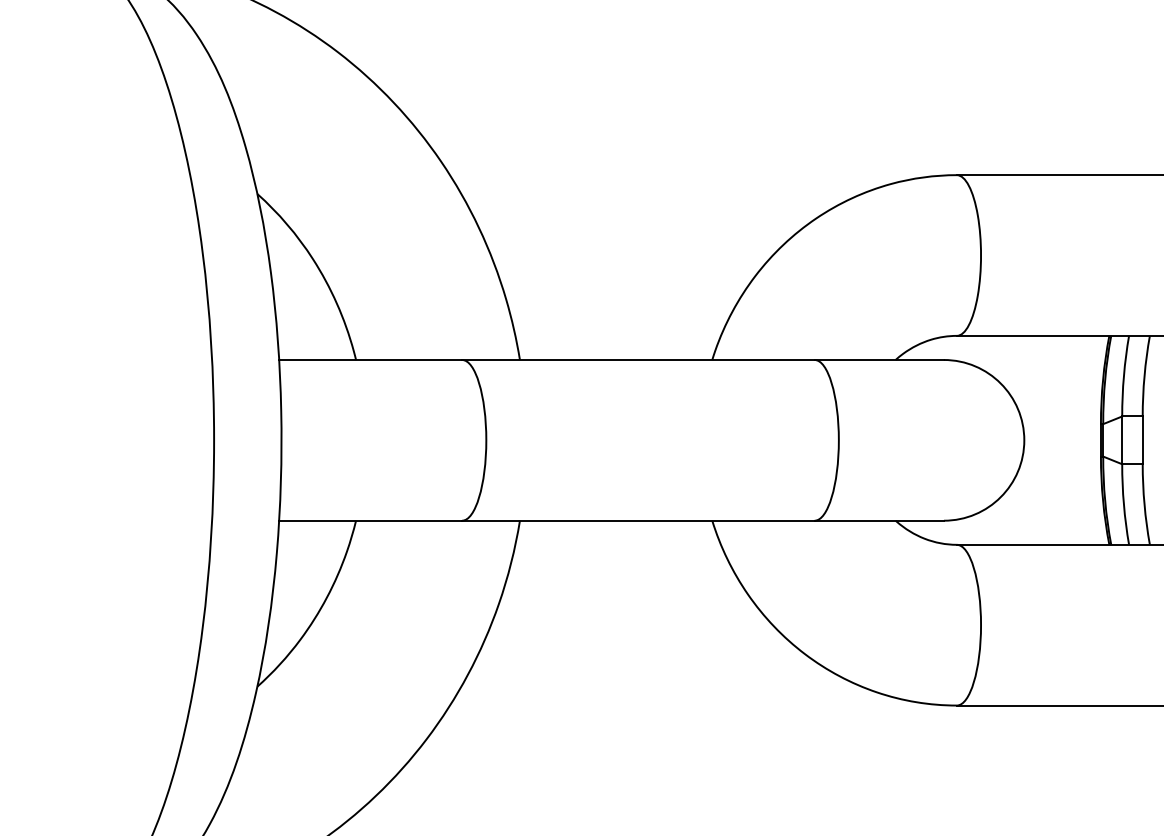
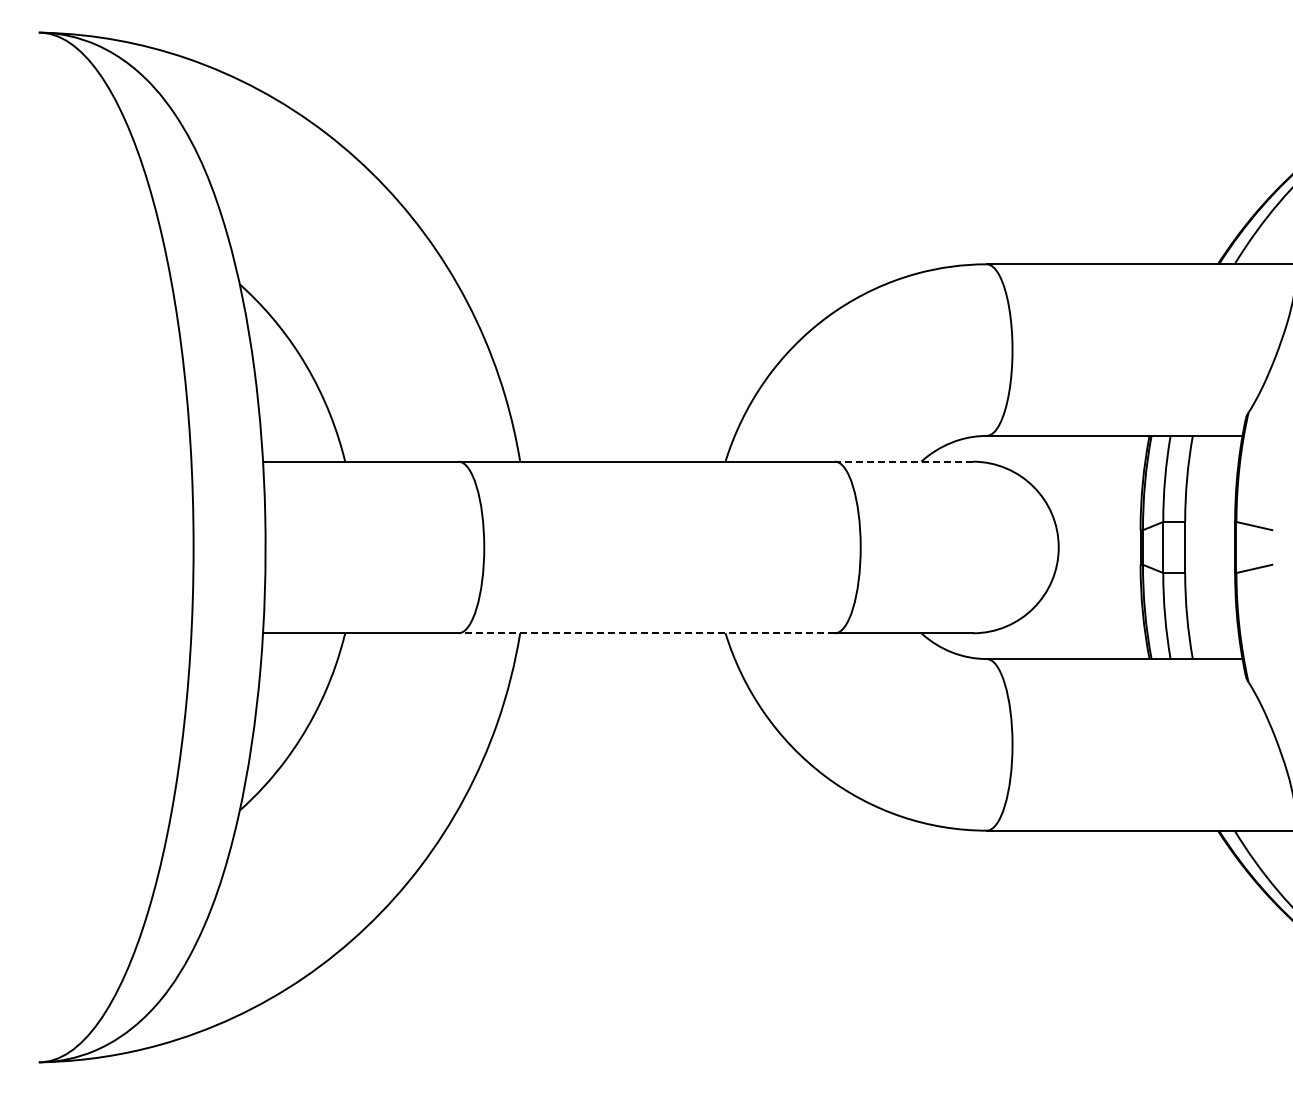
line: (878, 359) -> (903, 461), solid -> dashed
line: (638, 520) -> (646, 633), solid -> dashed

